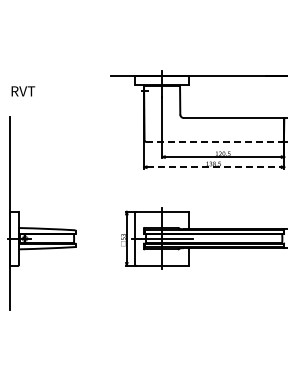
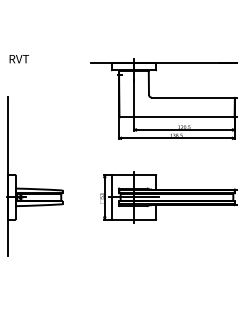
text: (23, 91) -> (19, 59), moved
line: (214, 141) -> (177, 117), dashed -> solid
line: (214, 167) -> (177, 138), dashed -> solid

